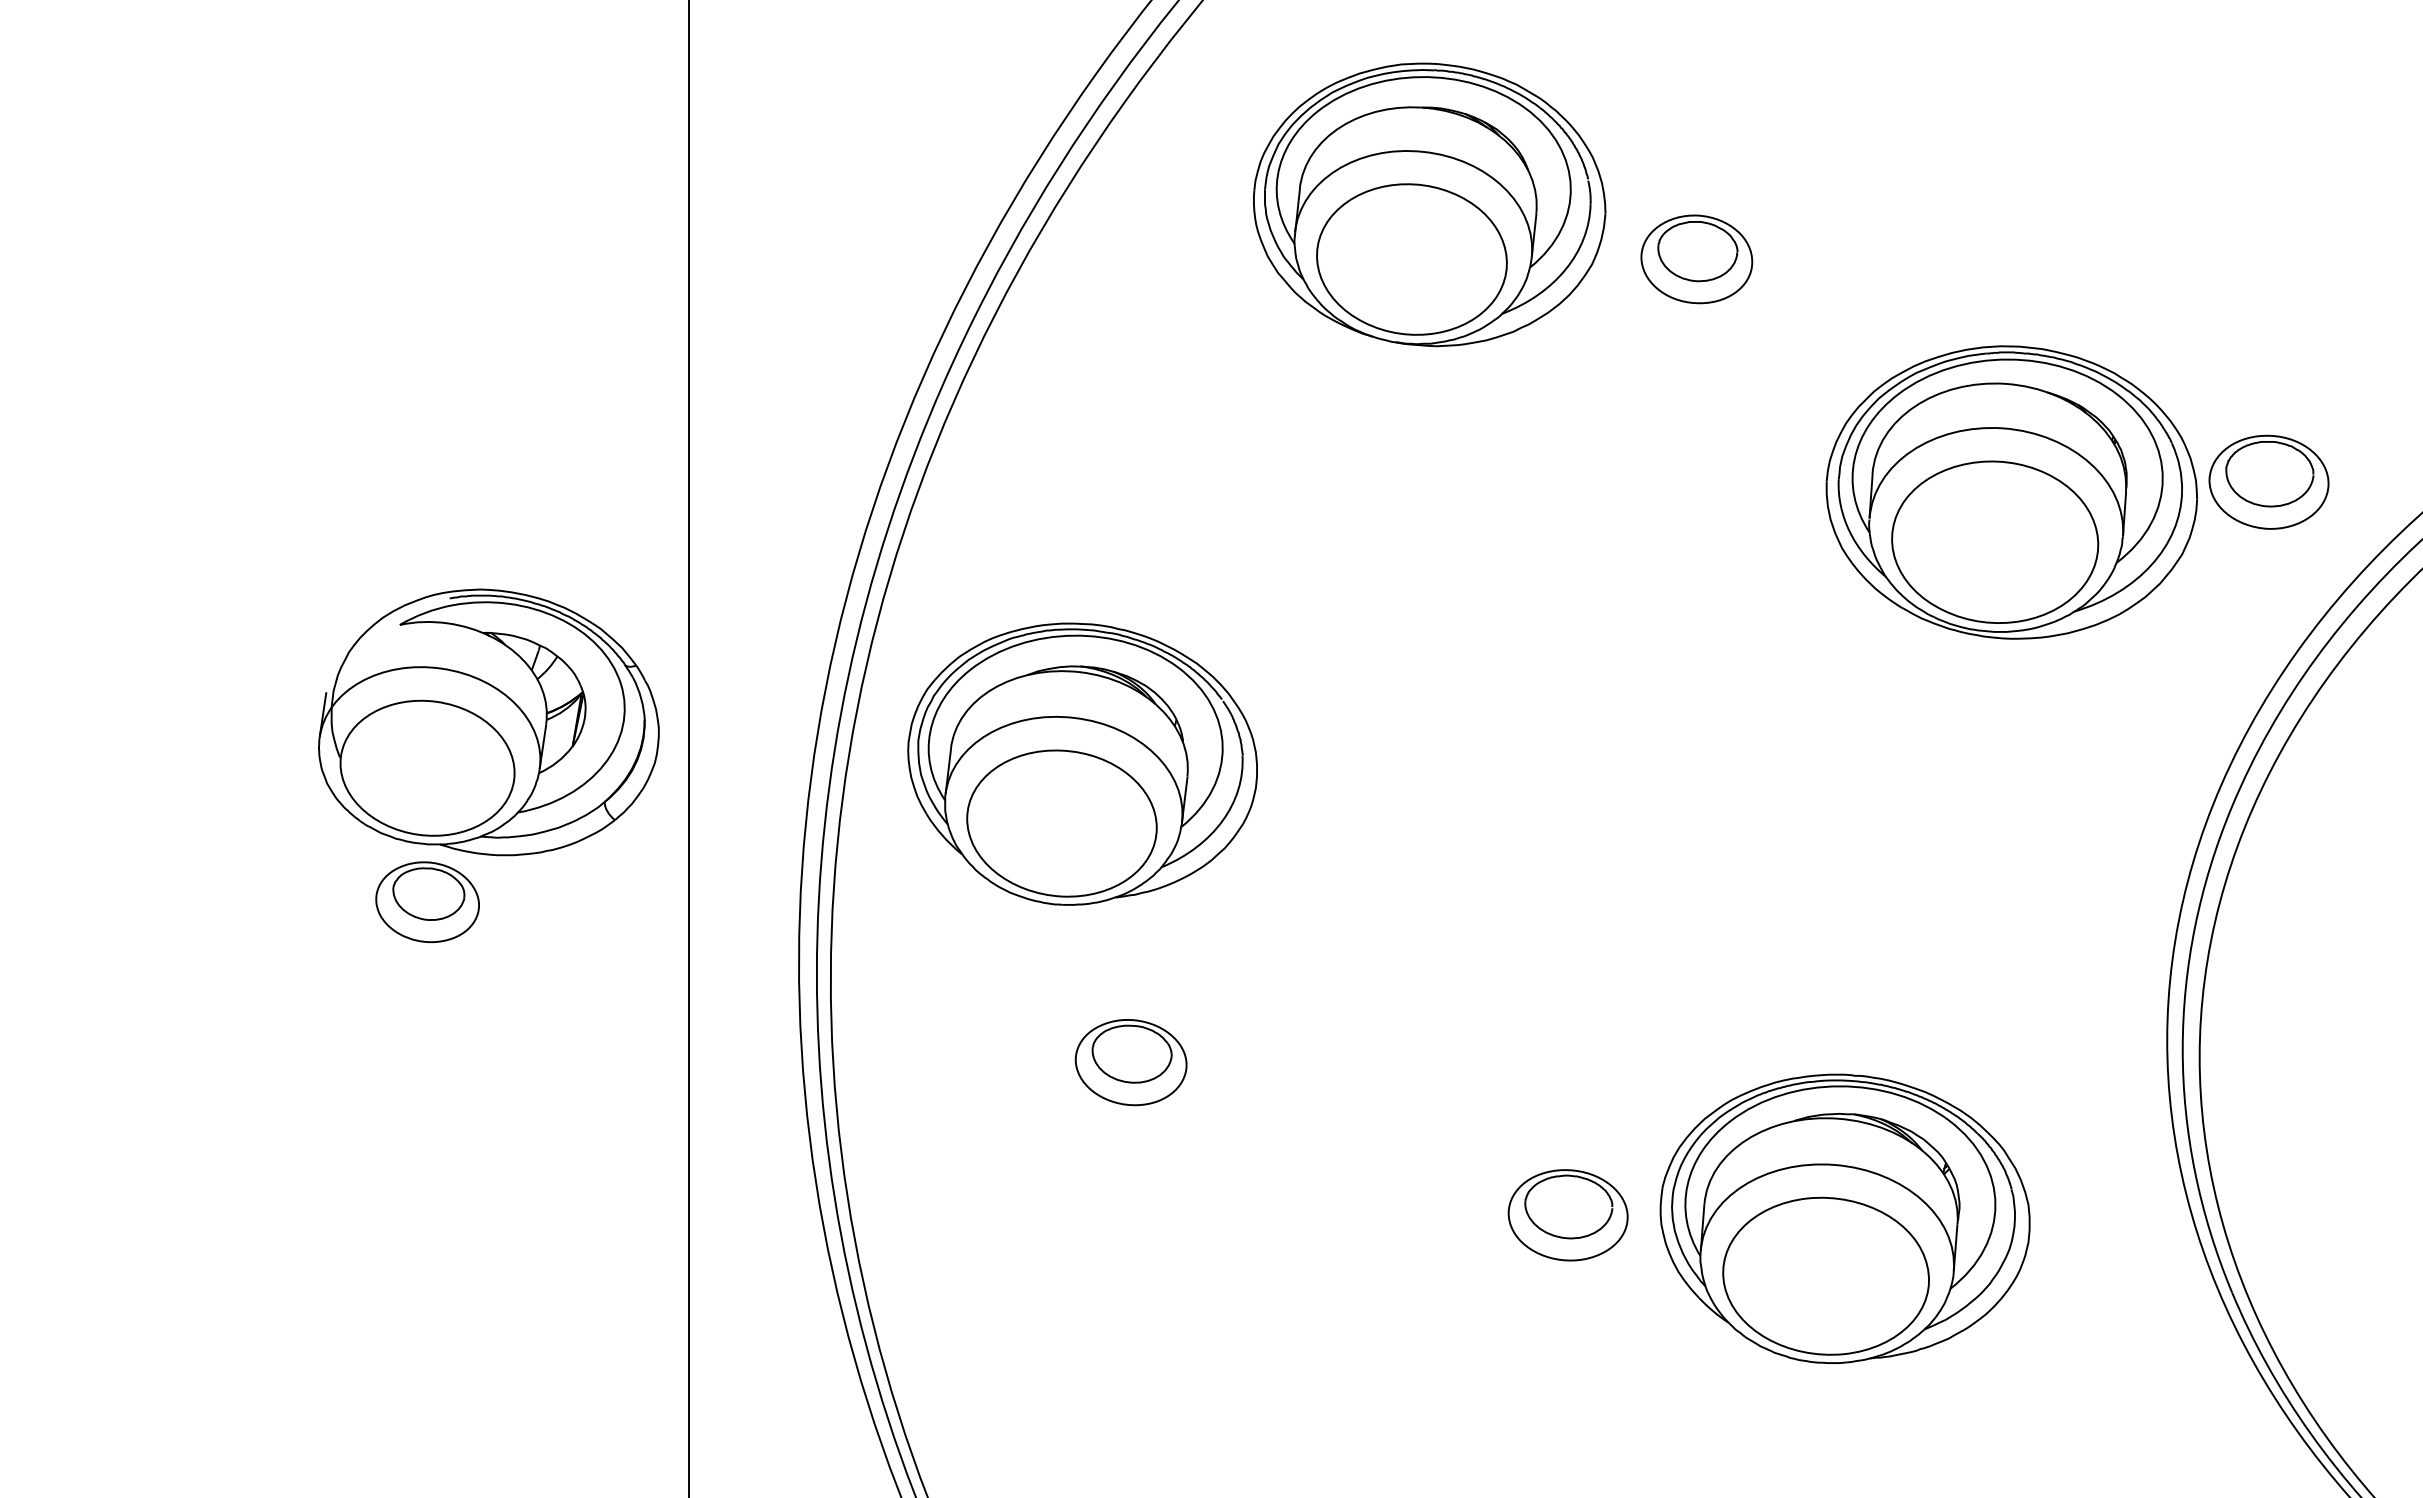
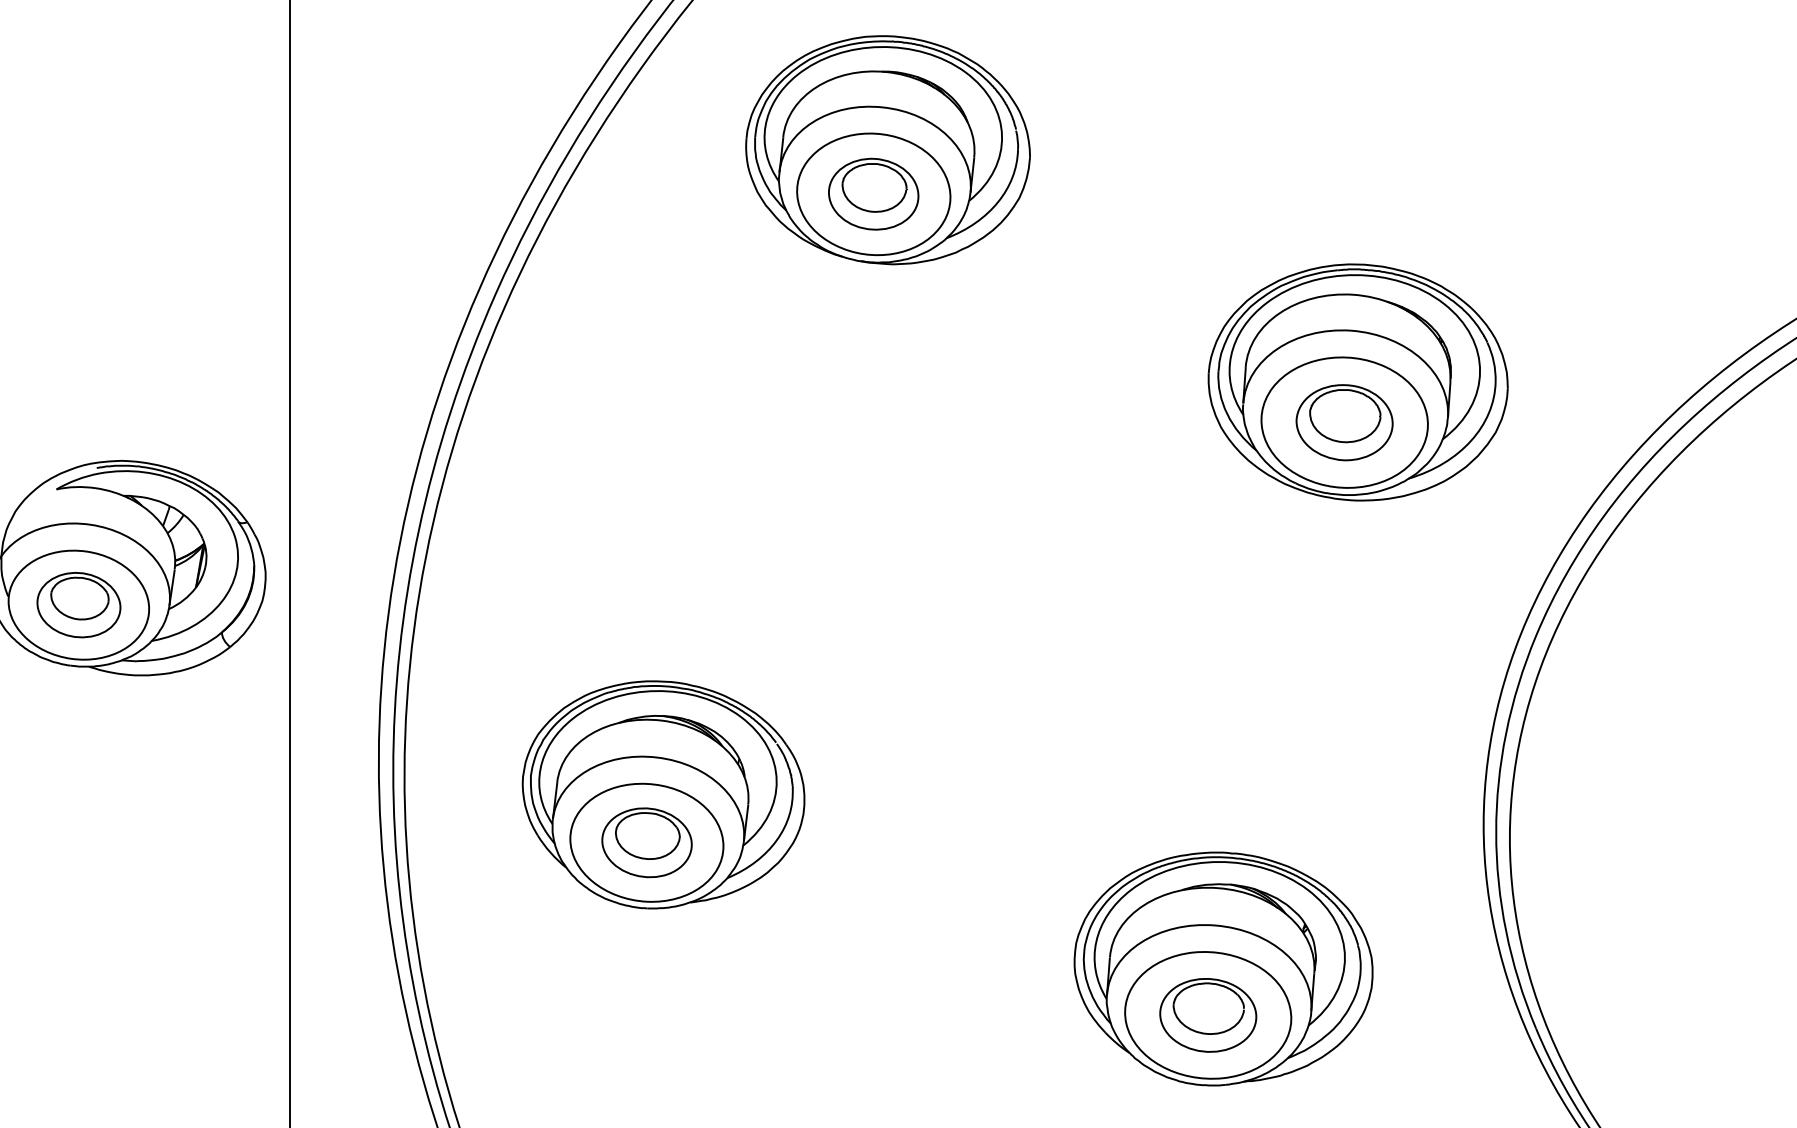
part: (1696, 259) -> (873, 194), moved
part: (2268, 481) -> (1344, 422), moved
part: (1082, 763) -> (663, 794), moved
part: (427, 902) -> (78, 605), moved
part: (1567, 1215) -> (1207, 1015), moved

